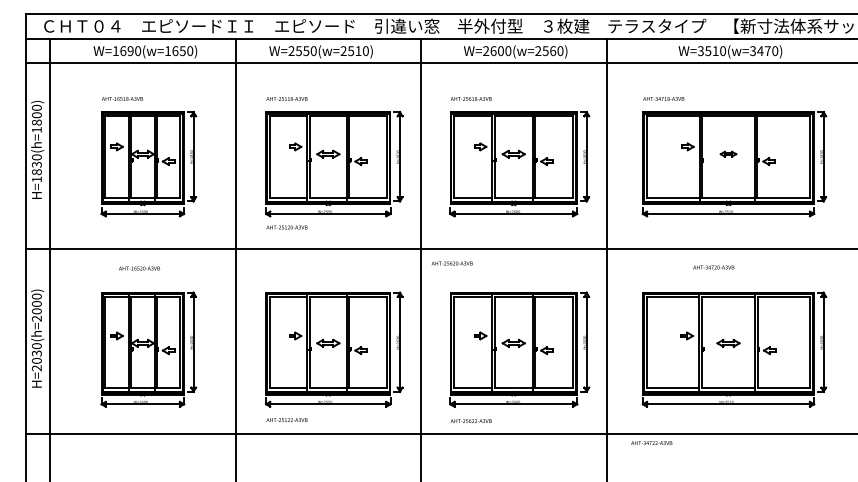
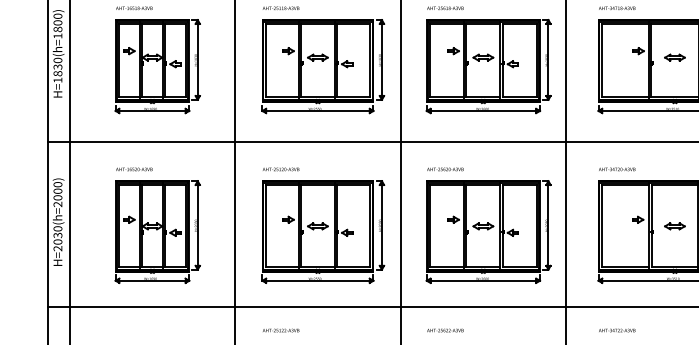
part: (728, 153) -> (674, 57), size x1.43
text: (286, 227) -> (280, 169), moved
text: (451, 263) -> (444, 169), moved
text: (713, 267) -> (616, 169), moved
text: (139, 268) -> (134, 169), moved
text: (286, 419) -> (280, 330), moved
text: (470, 420) -> (444, 330), moved
text: (651, 442) -> (616, 330), moved

